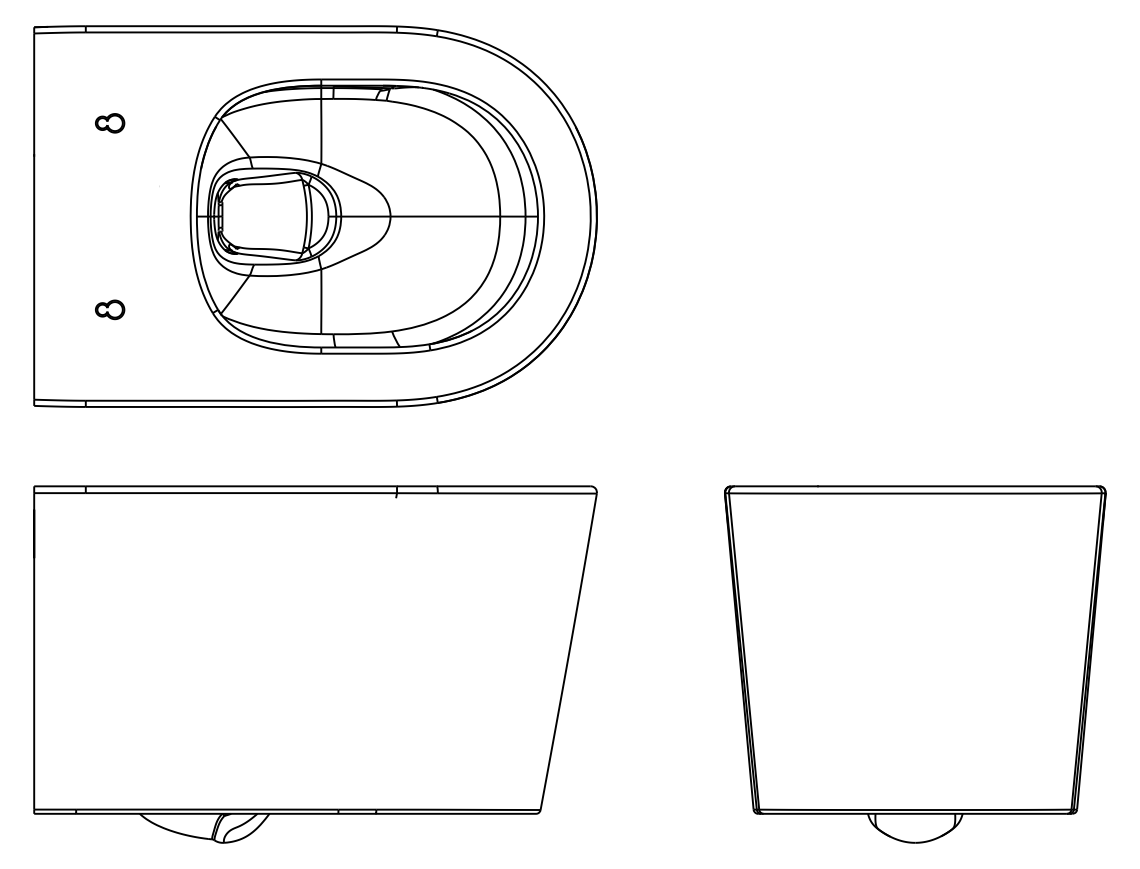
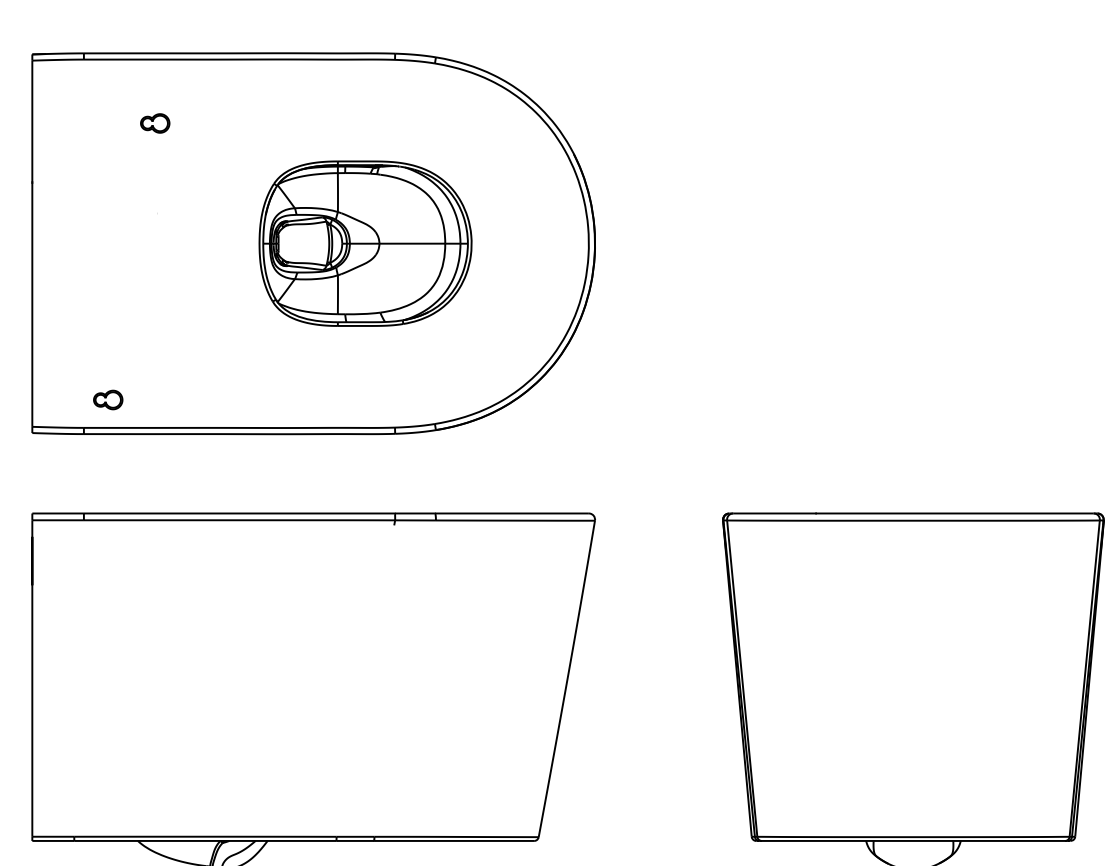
part: (110, 123) -> (155, 123), moved
part: (367, 216) -> (365, 243), size x0.6
part: (110, 309) -> (108, 399), moved

